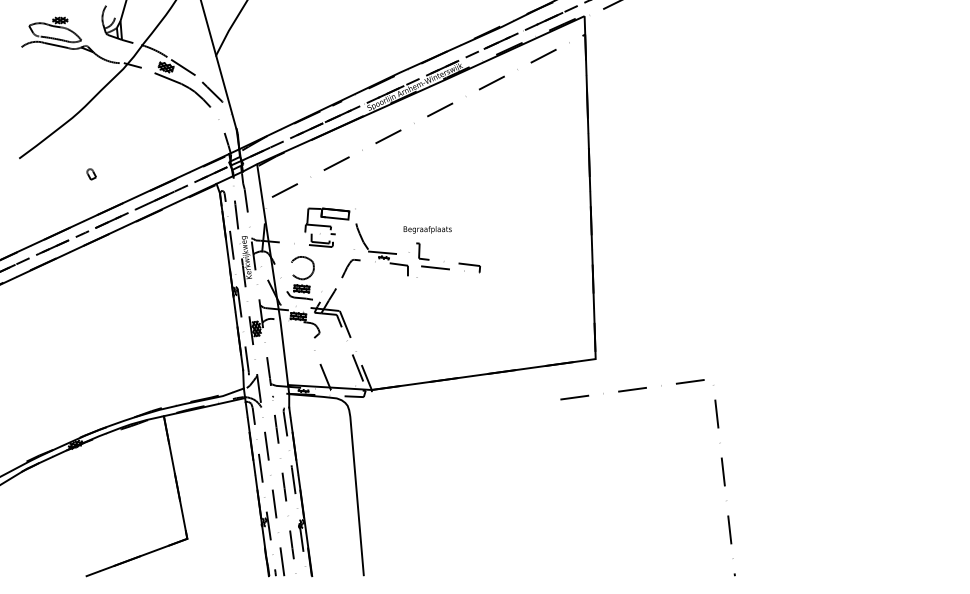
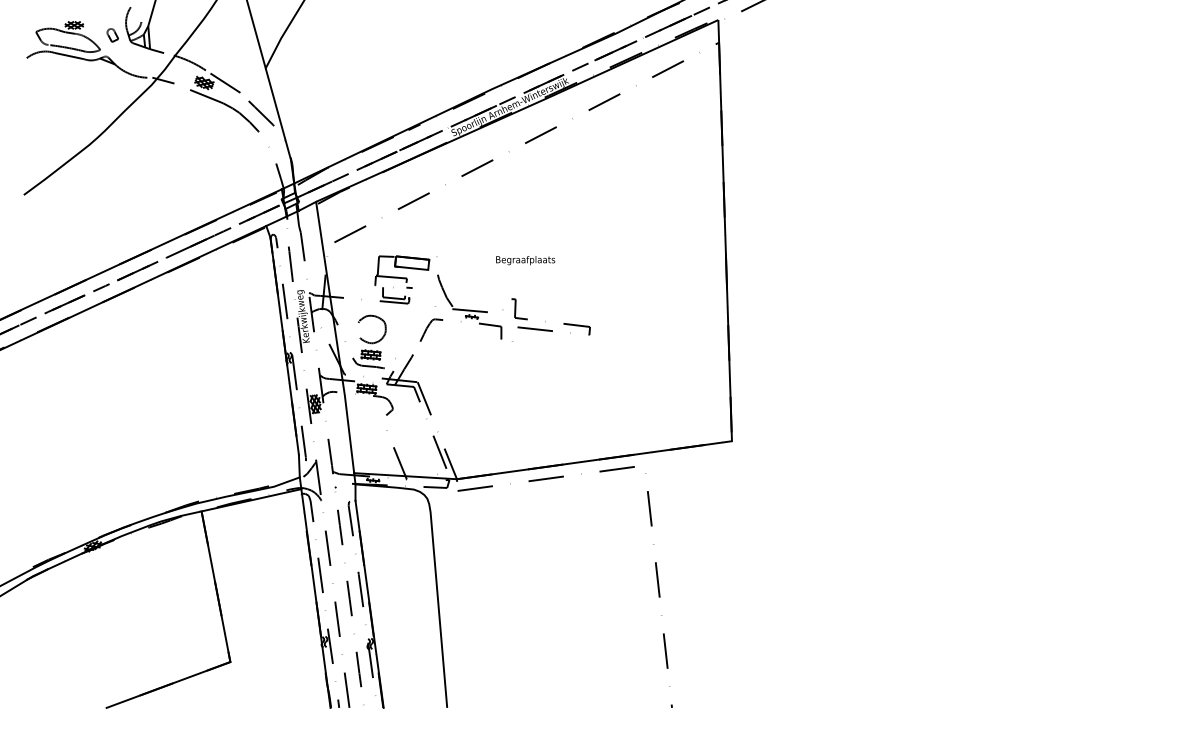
part: (91, 174) -> (112, 35), moved
text: (427, 229) -> (525, 260), moved
line: (722, 472) -> (656, 580), moved

